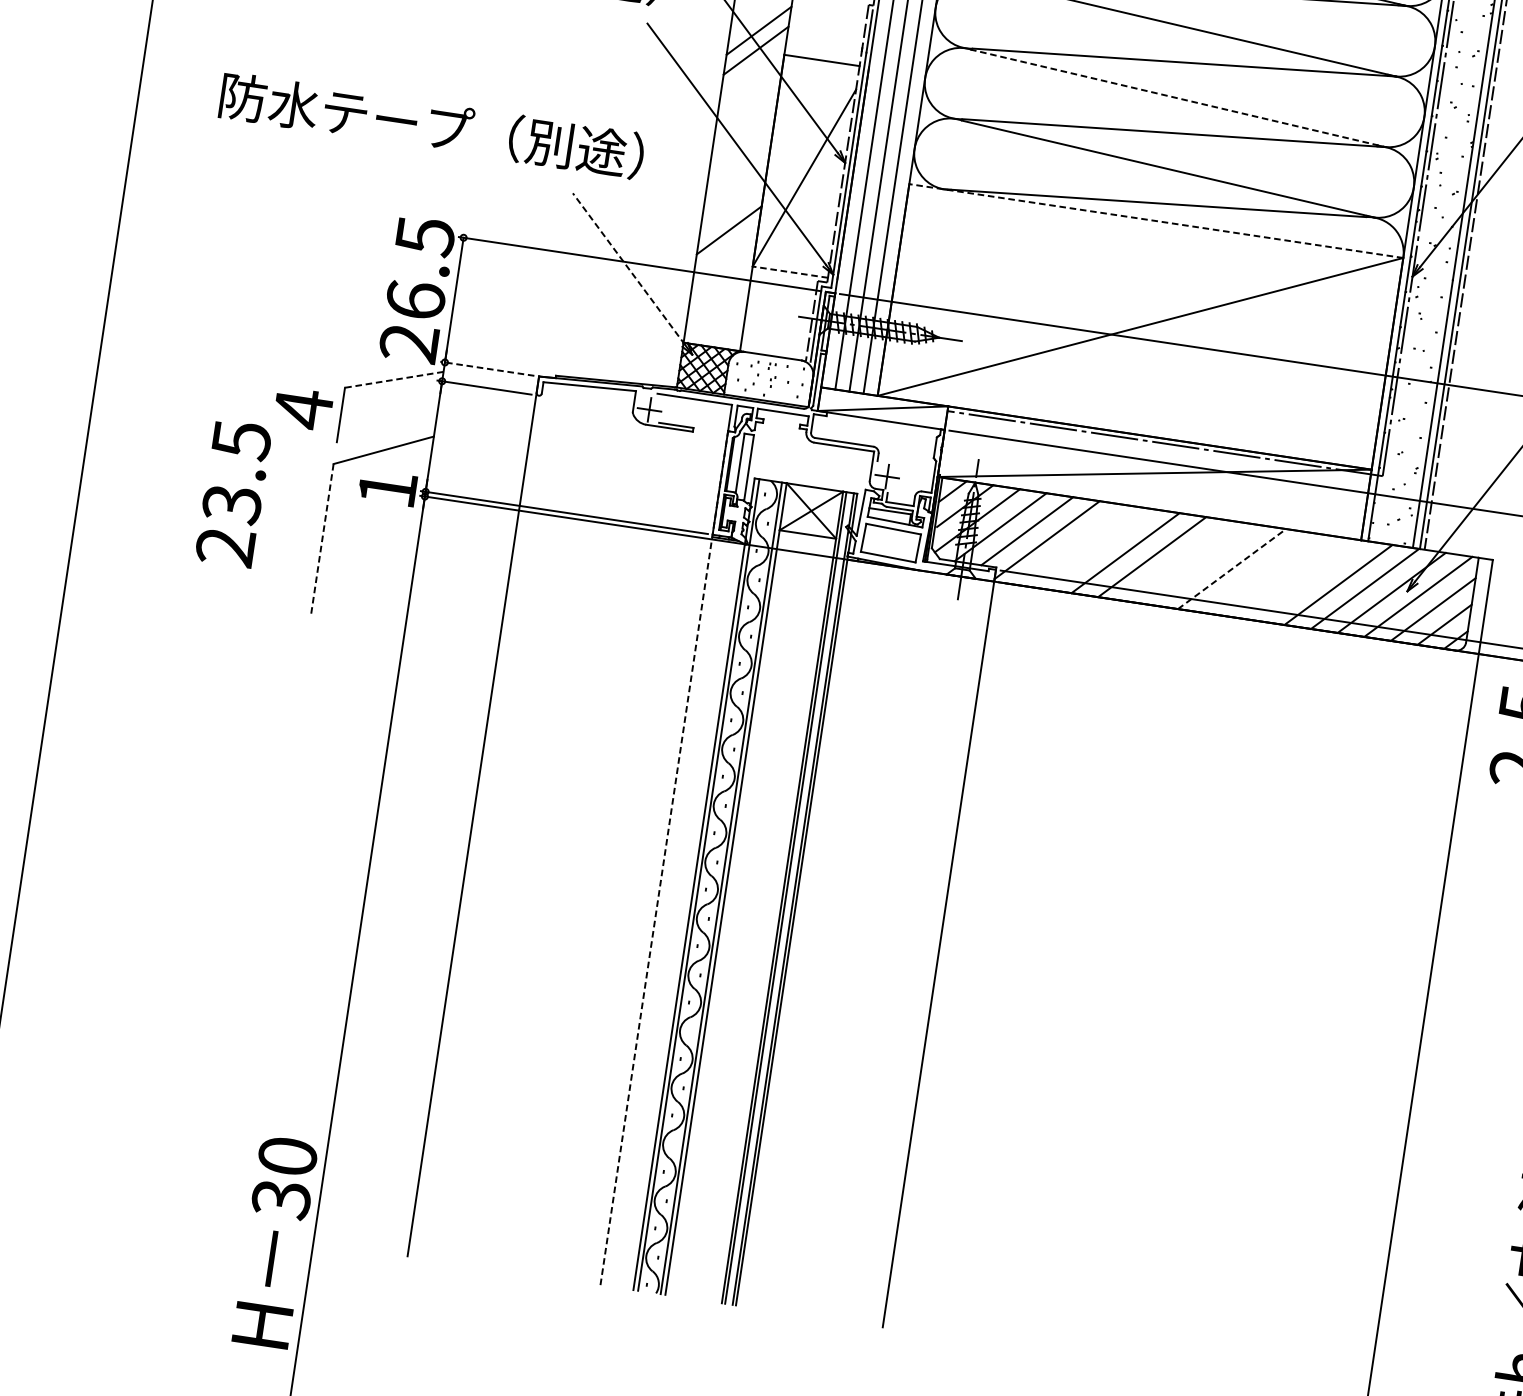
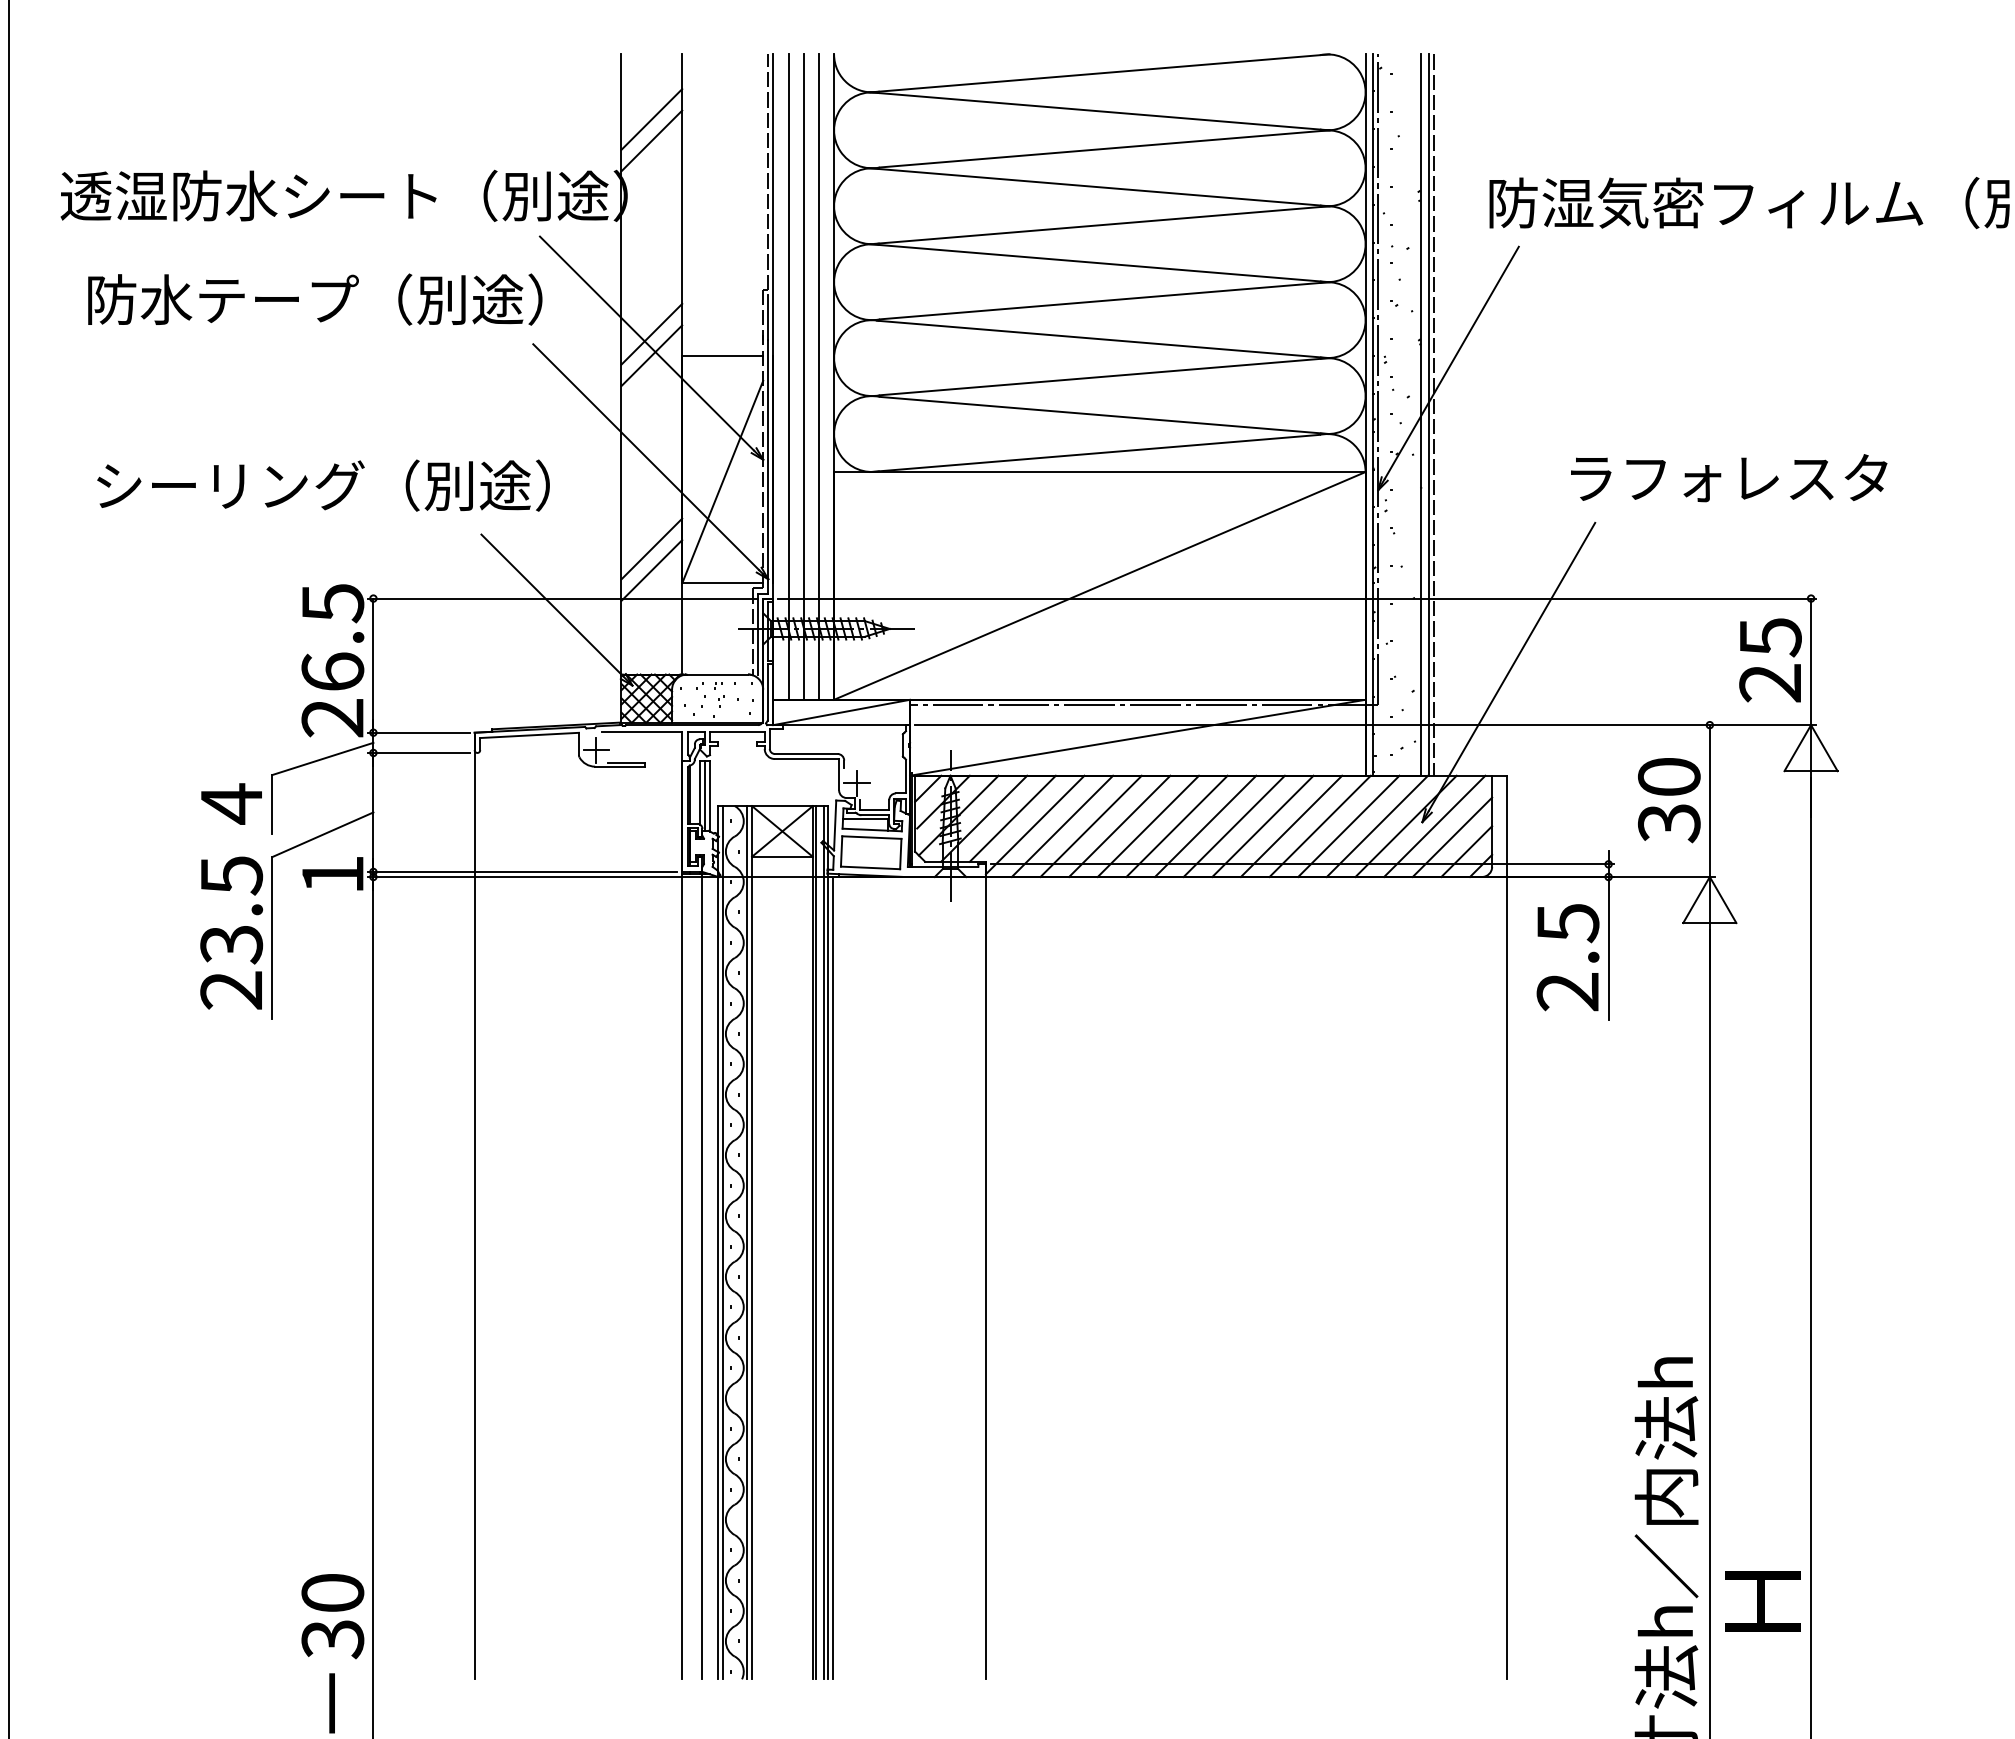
line: (1178, 98) -> (1103, 339), dashed -> solid
text: (346, 112) -> (230, 485), 防水テープ（別途） -> シーリング（別途）
line: (1155, 221) -> (1099, 472), dashed -> solid
line: (725, 250) -> (651, 570), added
line: (629, 269) -> (552, 605), dashed -> solid
line: (790, 272) -> (722, 583), dashed -> solid
line: (486, 368) -> (418, 732), dashed -> solid
line: (393, 380) -> (322, 759), dashed -> solid
line: (744, 466) -> (705, 795), added
text: (233, 493) -> (231, 932), moved
line: (322, 539) -> (272, 938), dashed -> solid
line: (1072, 545) -> (1062, 826), added
line: (1098, 549) -> (1090, 826), added
line: (1178, 561) -> (1176, 826), added
line: (1205, 565) -> (1205, 826), added
line: (1232, 569) -> (1234, 826), dashed -> solid
line: (1258, 573) -> (1262, 826), added
line: (1285, 577) -> (1291, 826), added
line: (1311, 581) -> (1319, 826), added
line: (664, 857) -> (682, 1219), dashed -> solid
line: (675, 913) -> (702, 1276), added
line: (796, 933) -> (833, 1278), added

